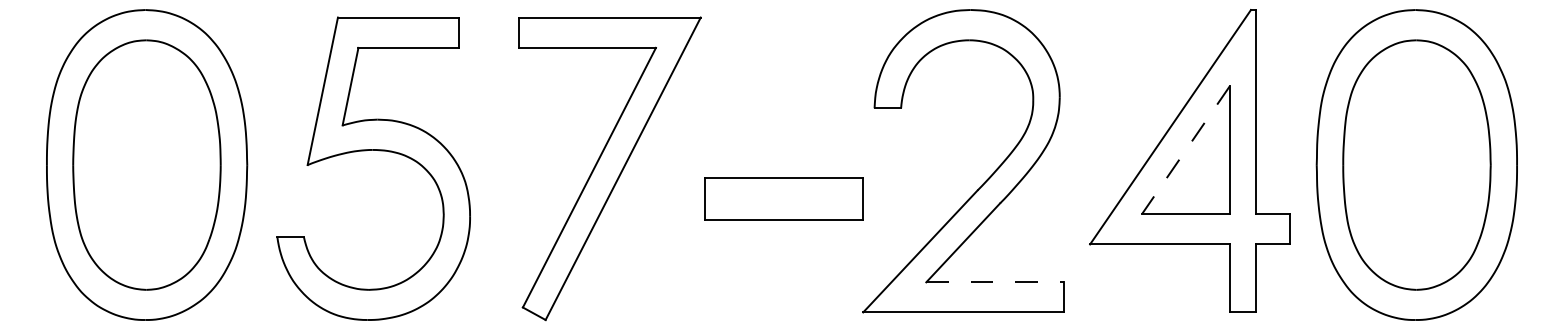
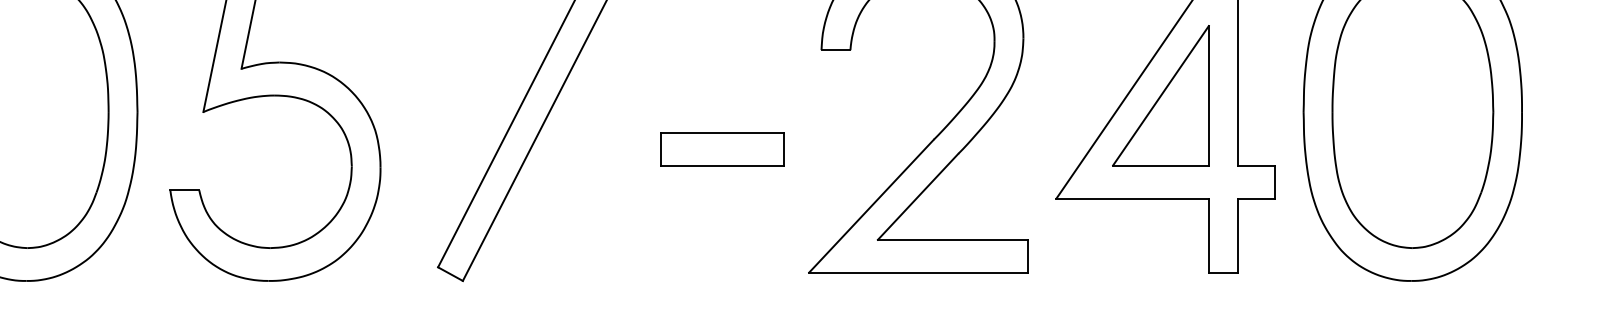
line: (1185, 150) -> (1160, 96), dashed -> solid
part: (783, 198) -> (722, 148), size x0.71
line: (994, 282) -> (952, 240), dashed -> solid

